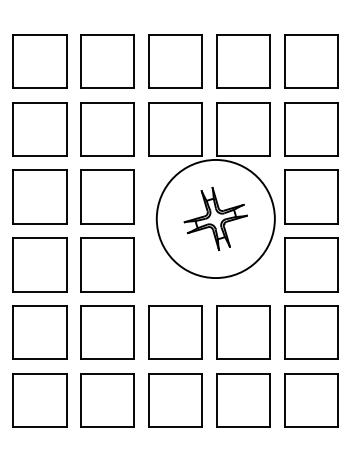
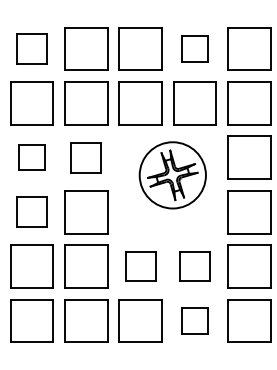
part: (39, 60) -> (31, 48), size x0.7
part: (242, 60) -> (194, 48), size x0.6
part: (39, 196) -> (31, 157), size x0.6
part: (108, 196) -> (86, 157), size x0.7
circle: (215, 219) -> (172, 175), size x0.7
part: (39, 265) -> (31, 212), size x0.7
part: (175, 332) -> (140, 266), size x0.7
part: (242, 332) -> (194, 266), size x0.7
part: (242, 400) -> (194, 320), size x0.6

